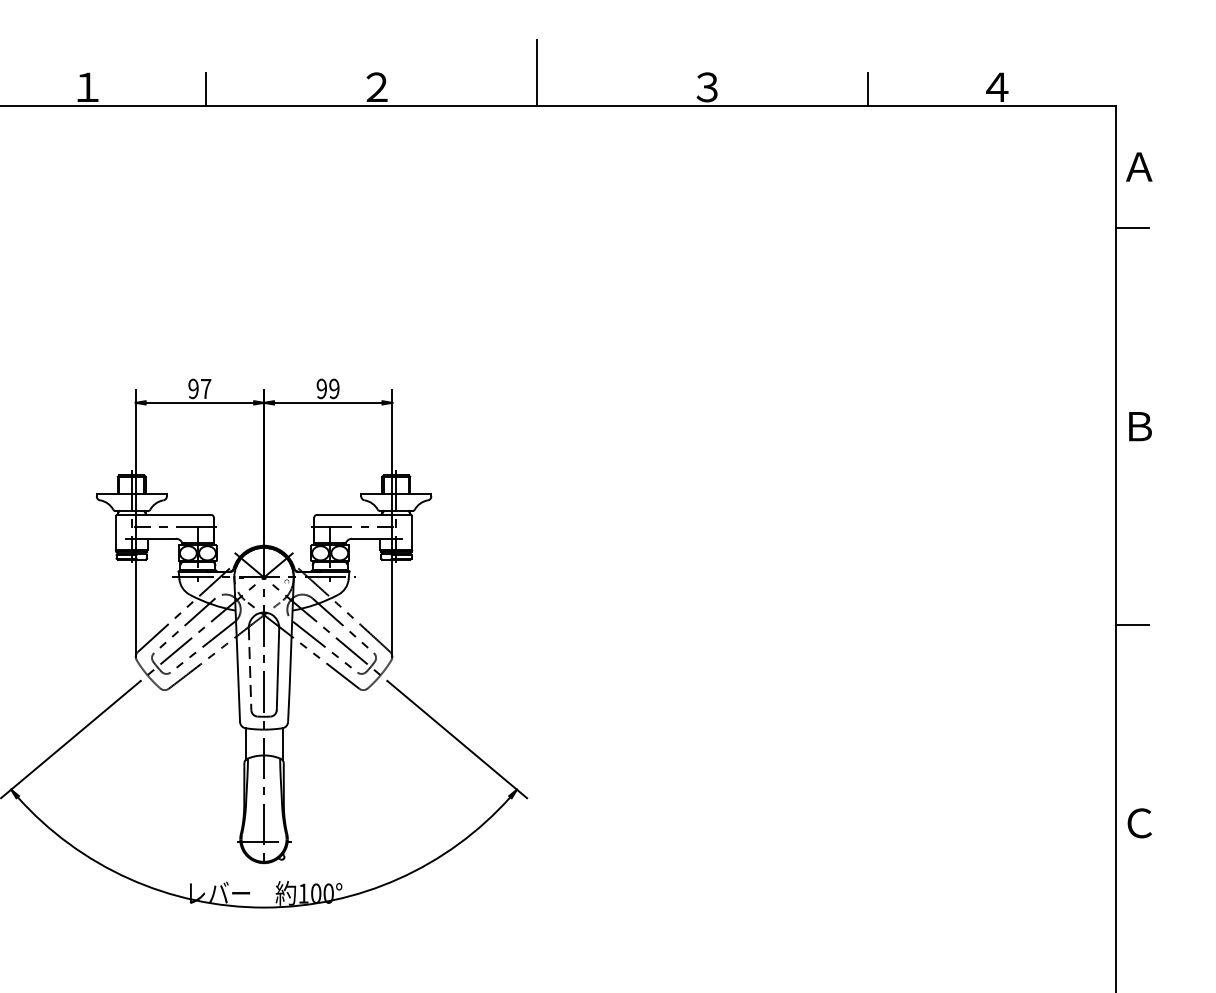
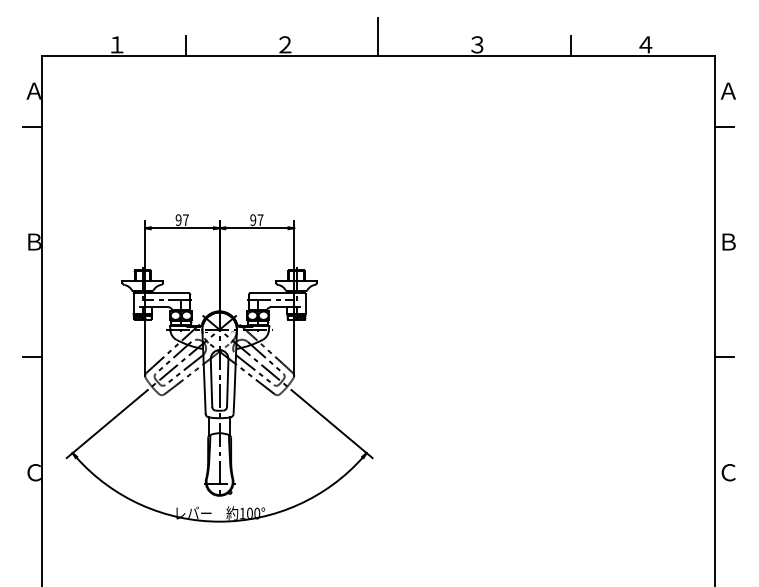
text: (334, 387) -> (260, 219), 99 -> 97
line: (250, 669) -> (211, 383), dashed -> solid

